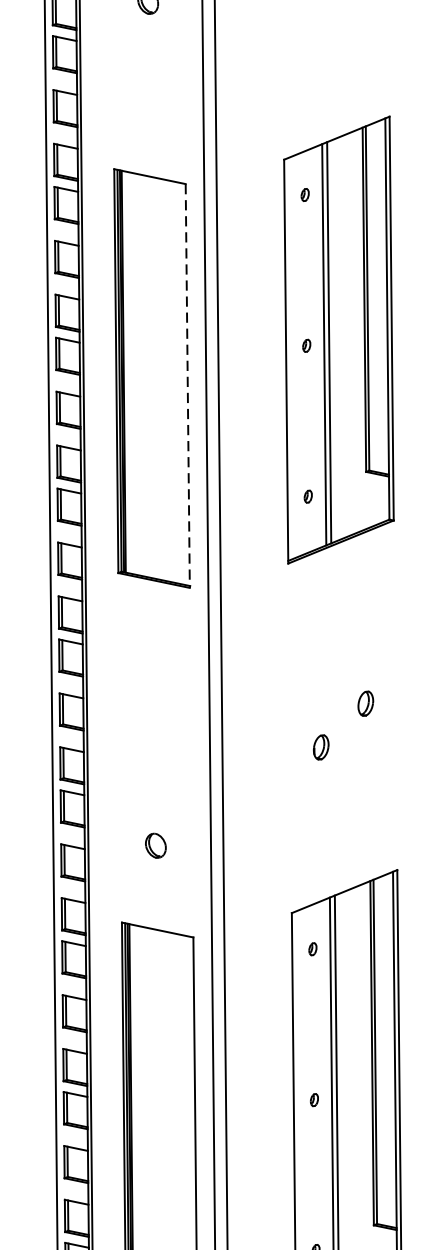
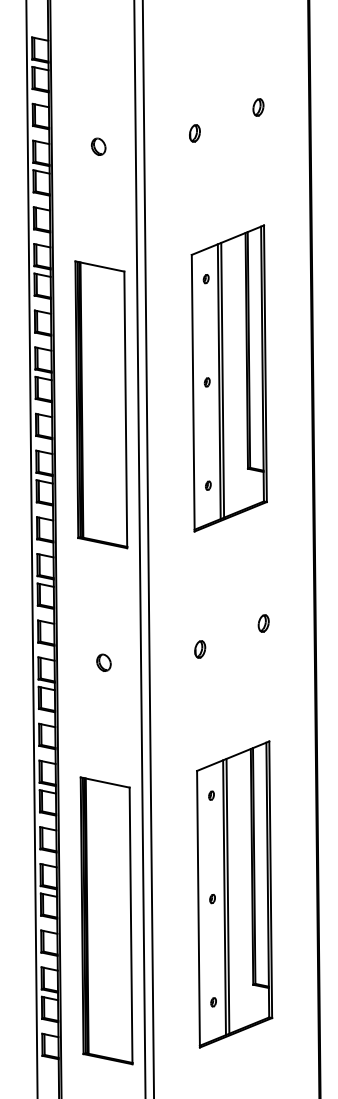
line: (187, 386) -> (125, 410), dashed -> solid
part: (365, 703) -> (263, 623), moved
part: (321, 747) -> (200, 649), moved
part: (155, 845) -> (103, 662), moved

